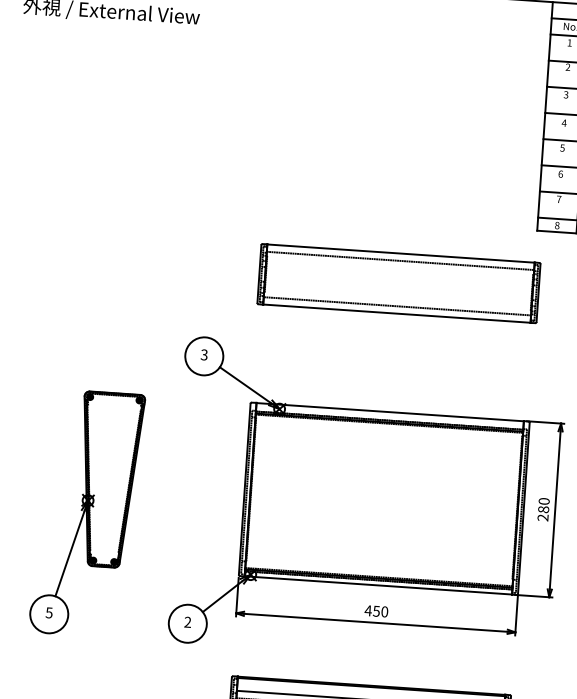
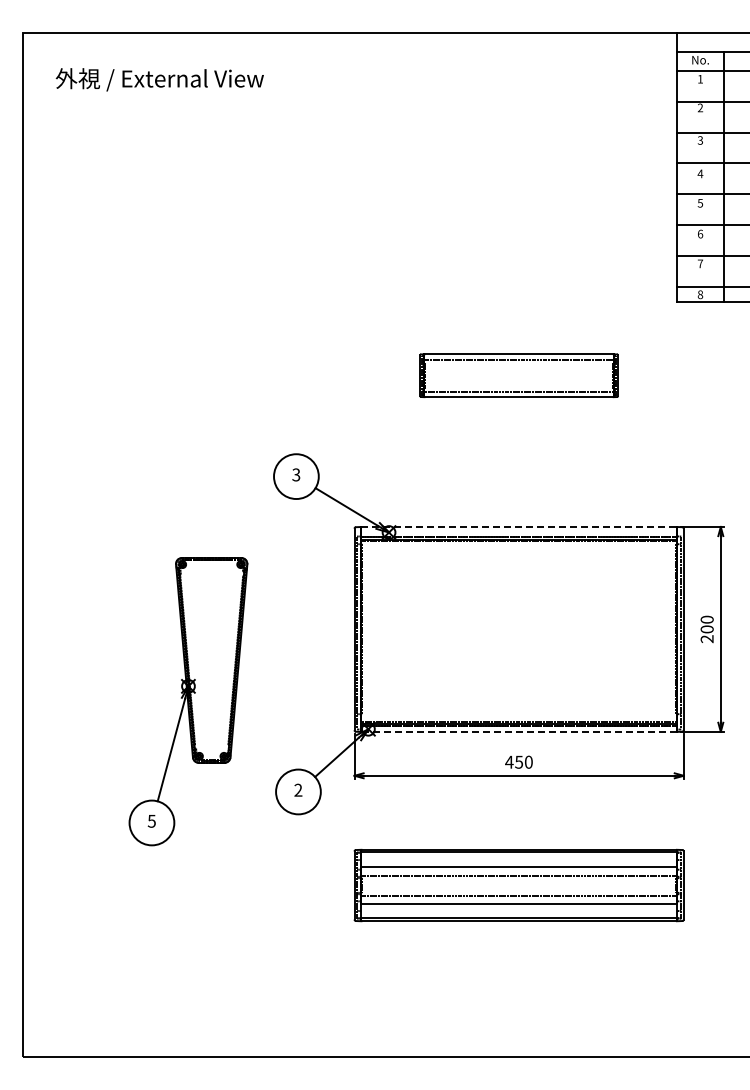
part: (398, 283) -> (518, 375), size x0.6
line: (390, 412) -> (519, 527), solid -> dashed
text: (543, 509) -> (707, 629), 280 -> 200
part: (87, 513) -> (188, 701), moved
line: (378, 585) -> (519, 731), solid -> dashed

